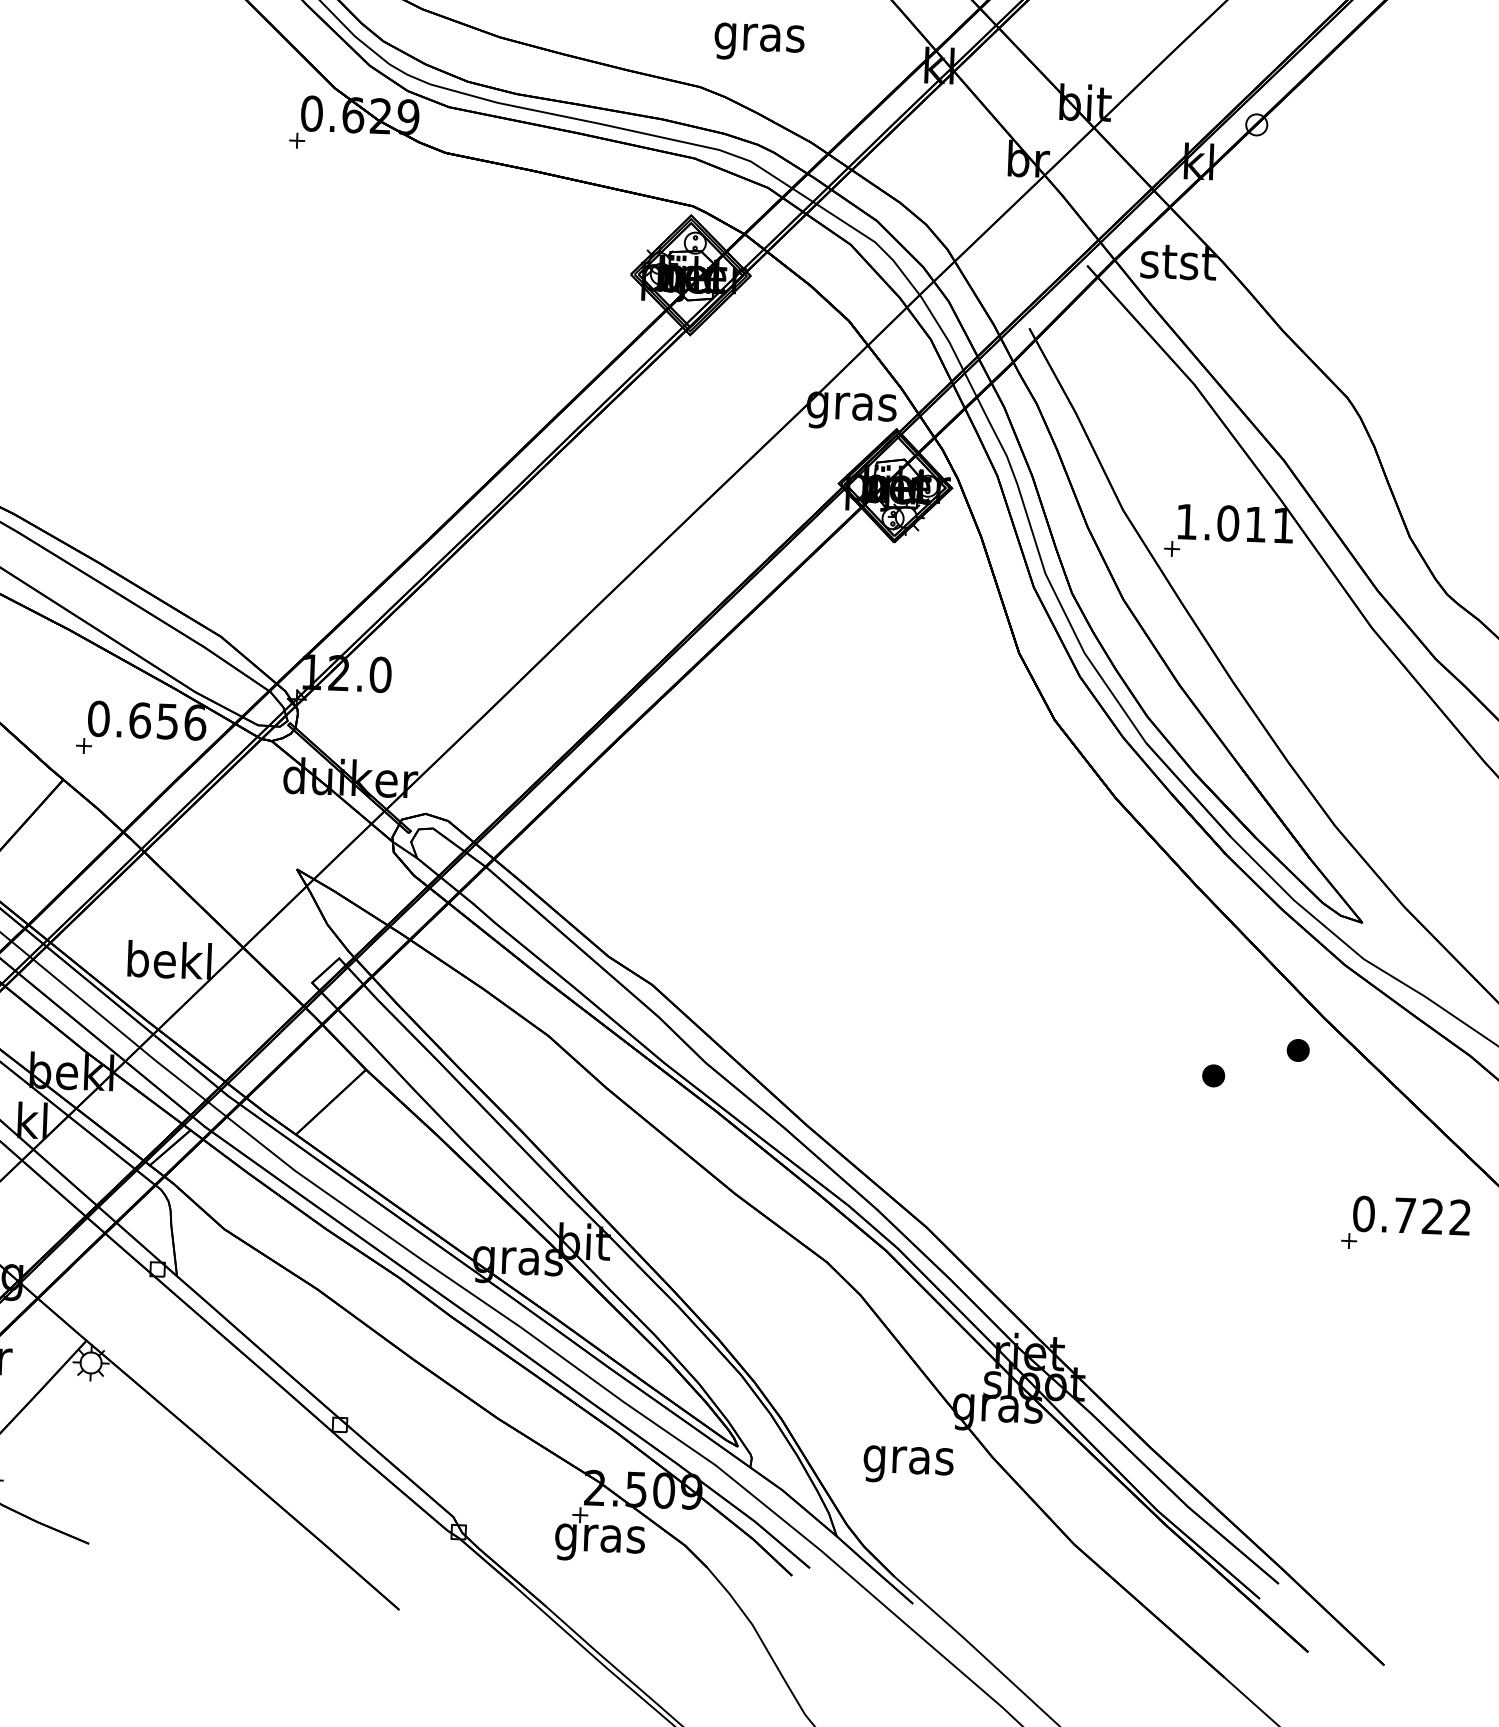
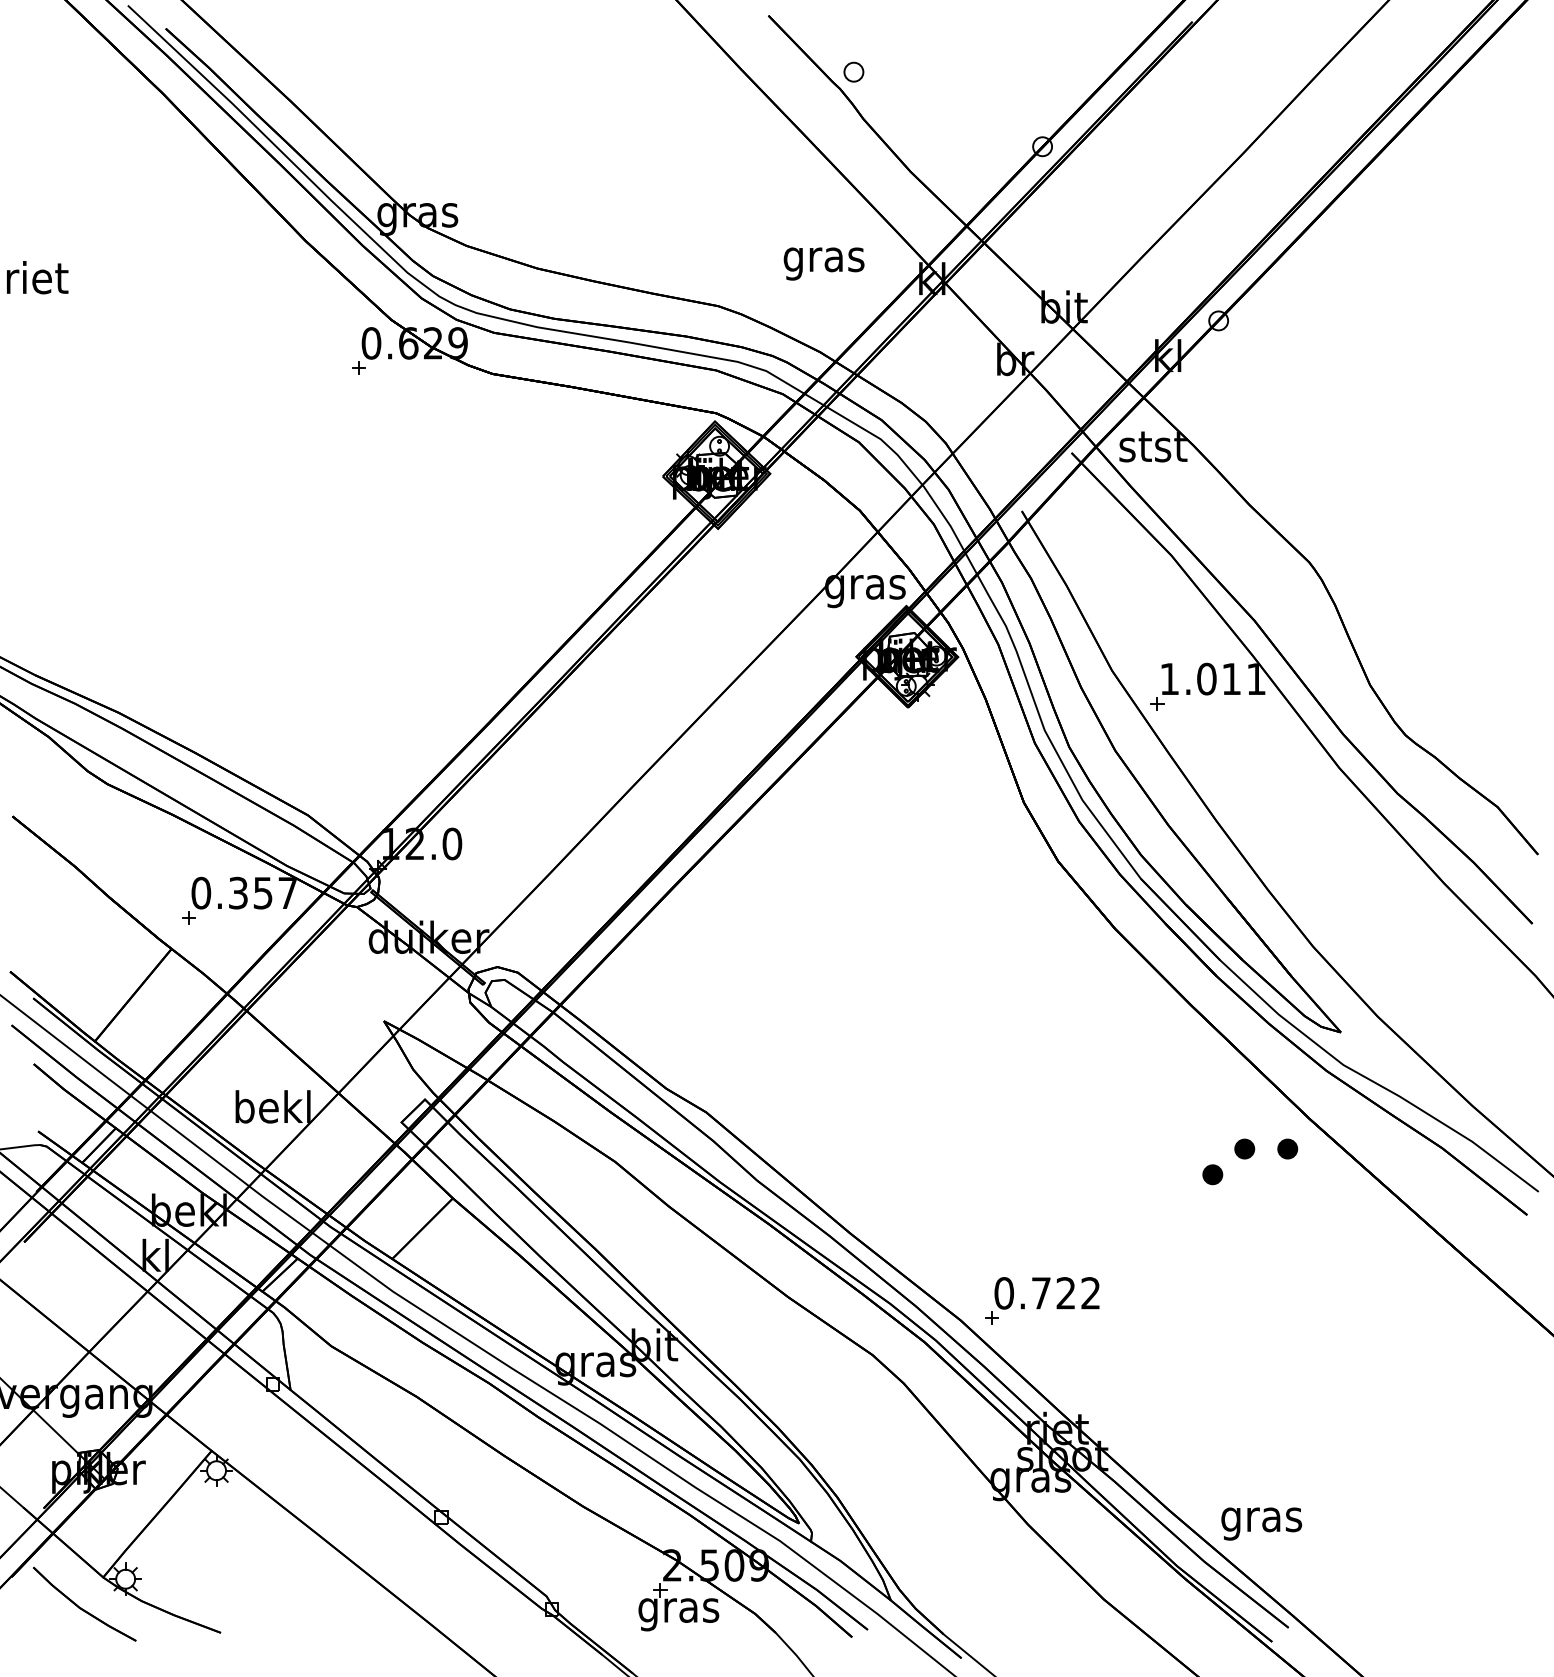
text: (758, 41) -> (823, 263), moved
text: (167, 720) -> (262, 892), 0.656 -> 0.357
part: (1250, 1048) -> (1244, 1148), added
part: (1406, 1223) -> (1042, 1300), moved
text: (908, 1464) -> (1261, 1523), moved

